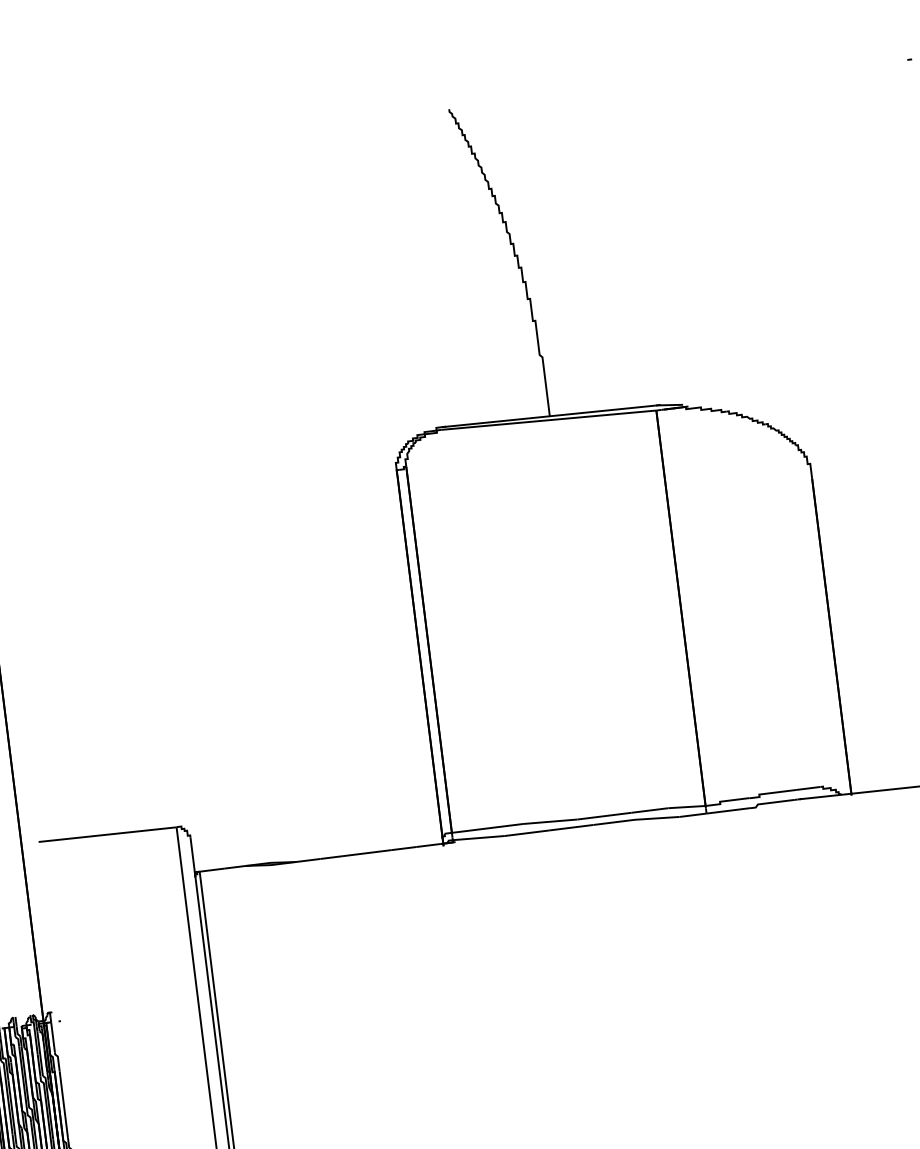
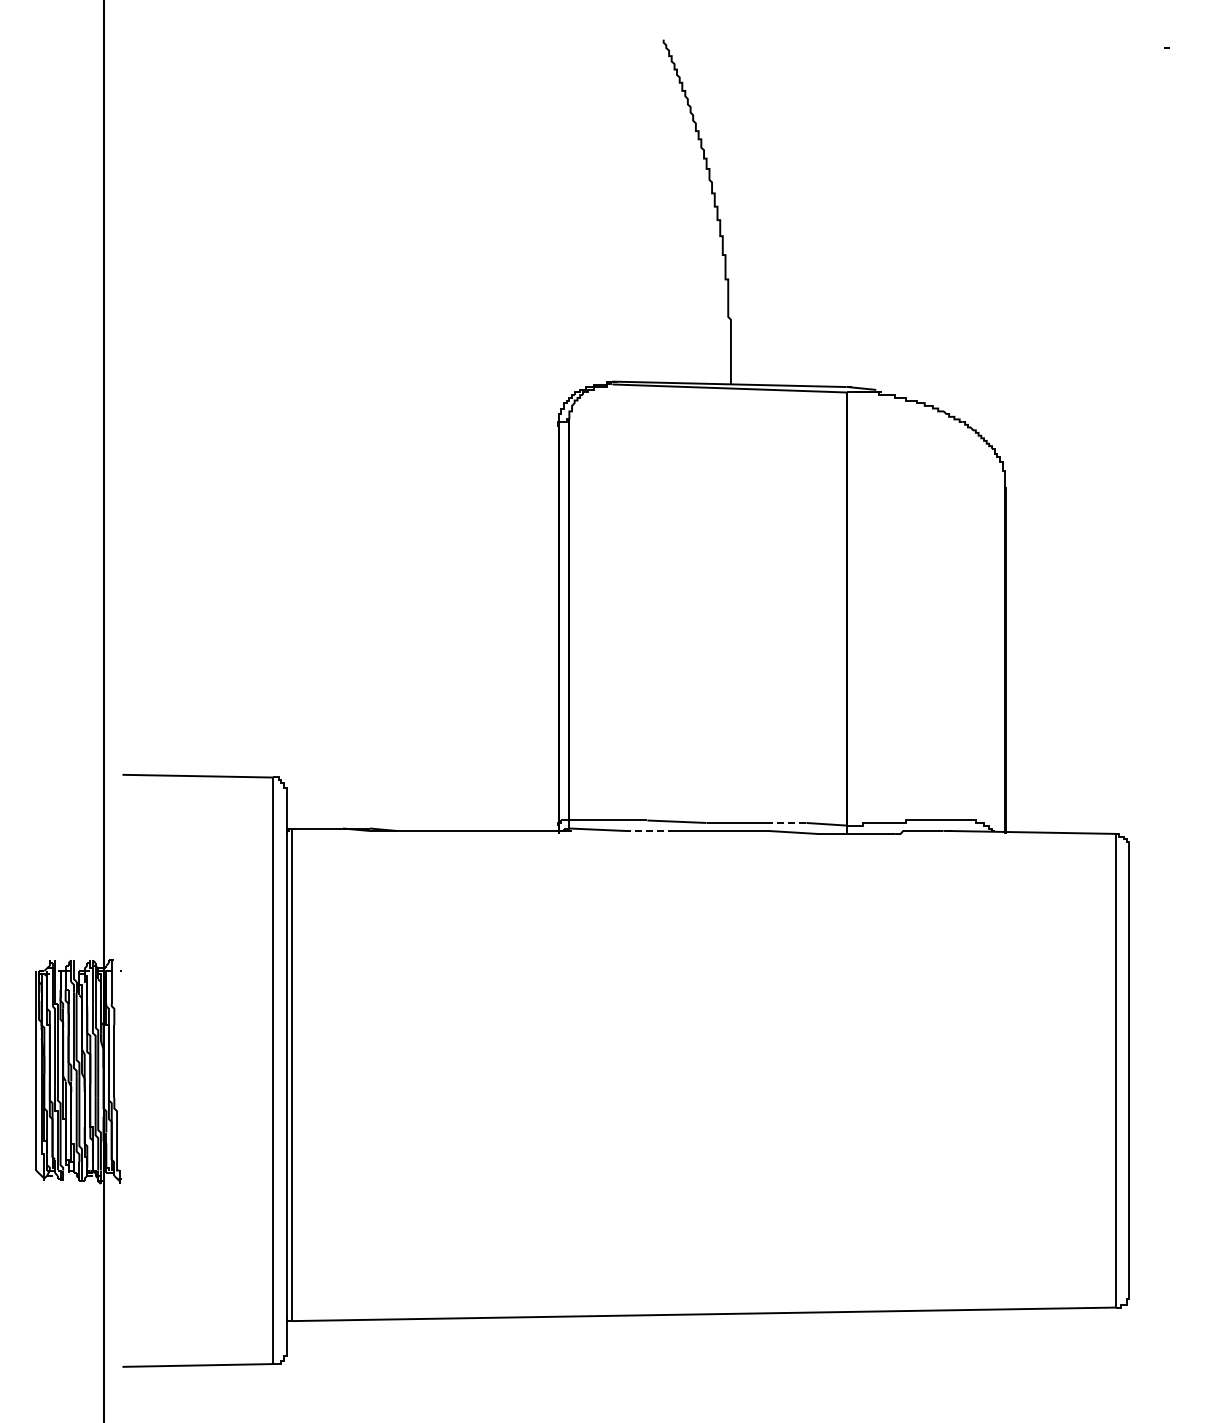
line: (649, 810) -> (785, 822), solid -> dashed
line: (526, 832) -> (649, 830), solid -> dashed

